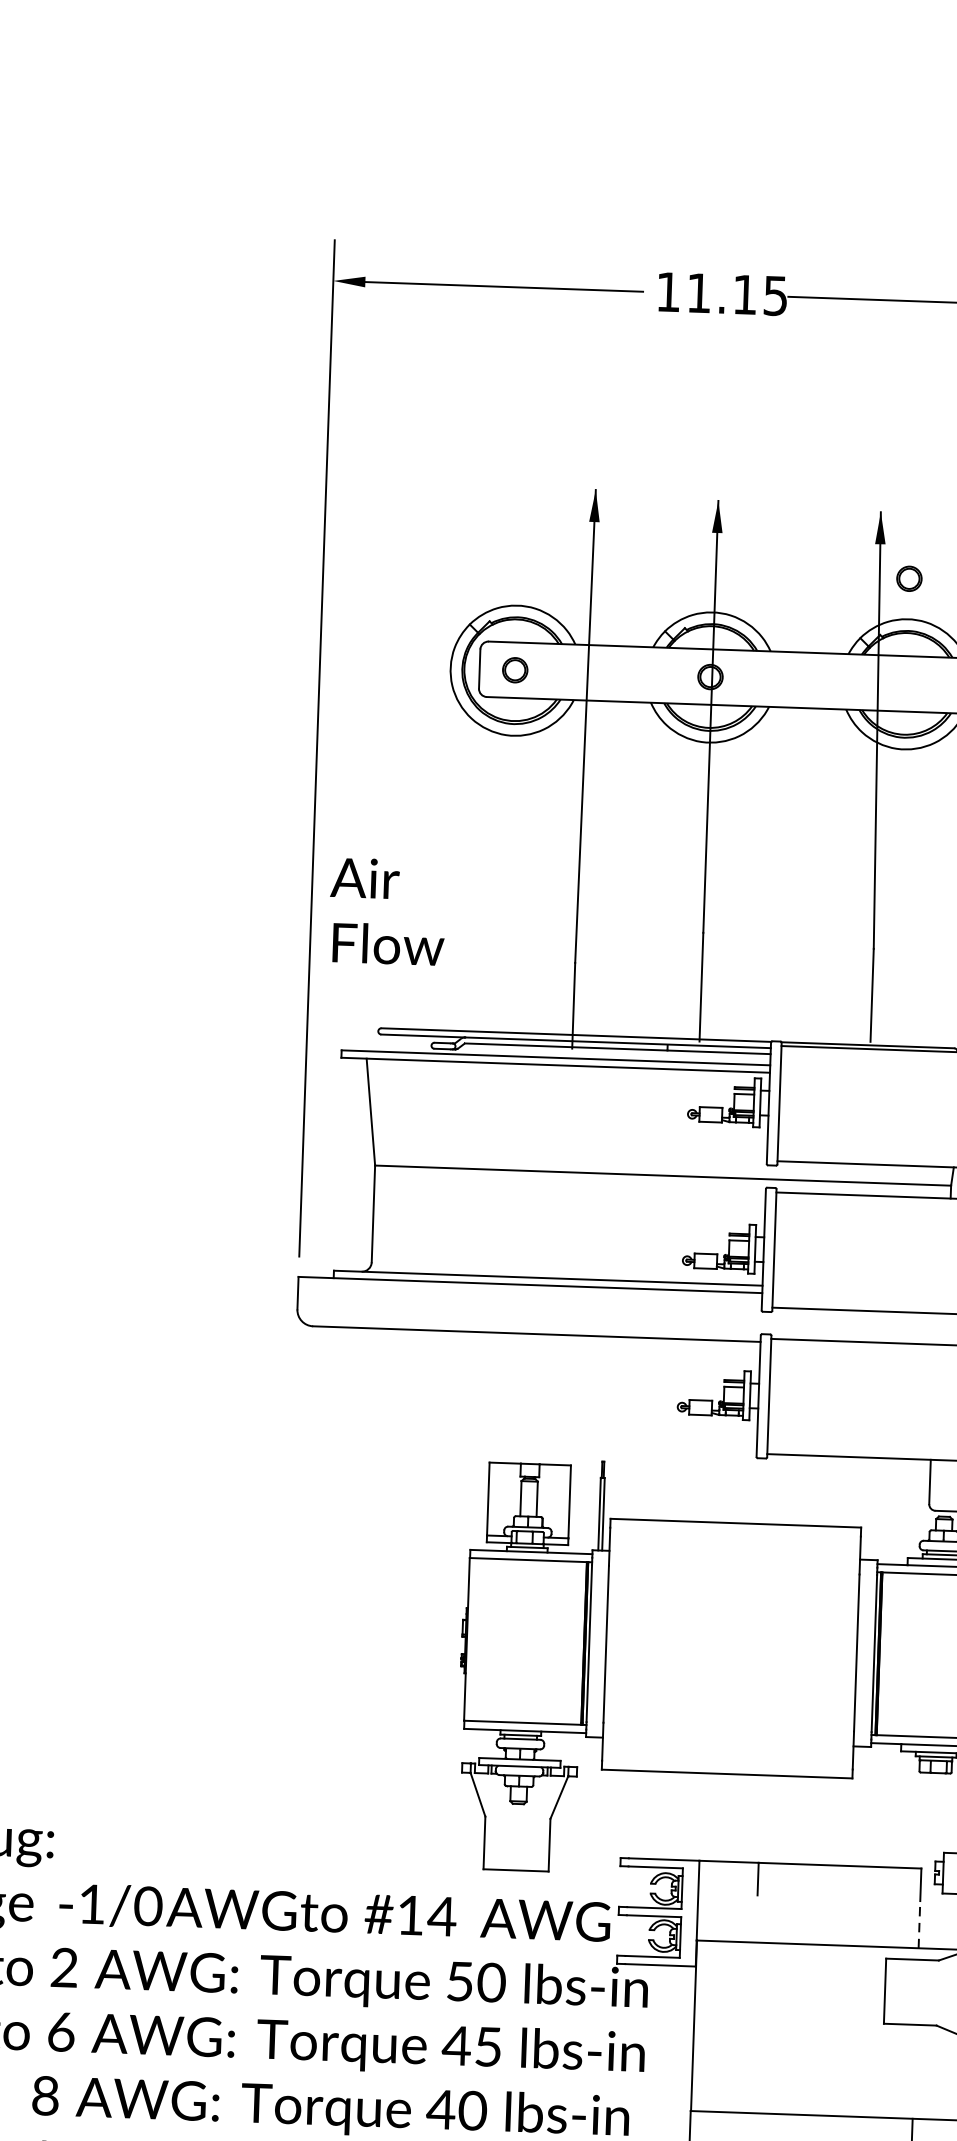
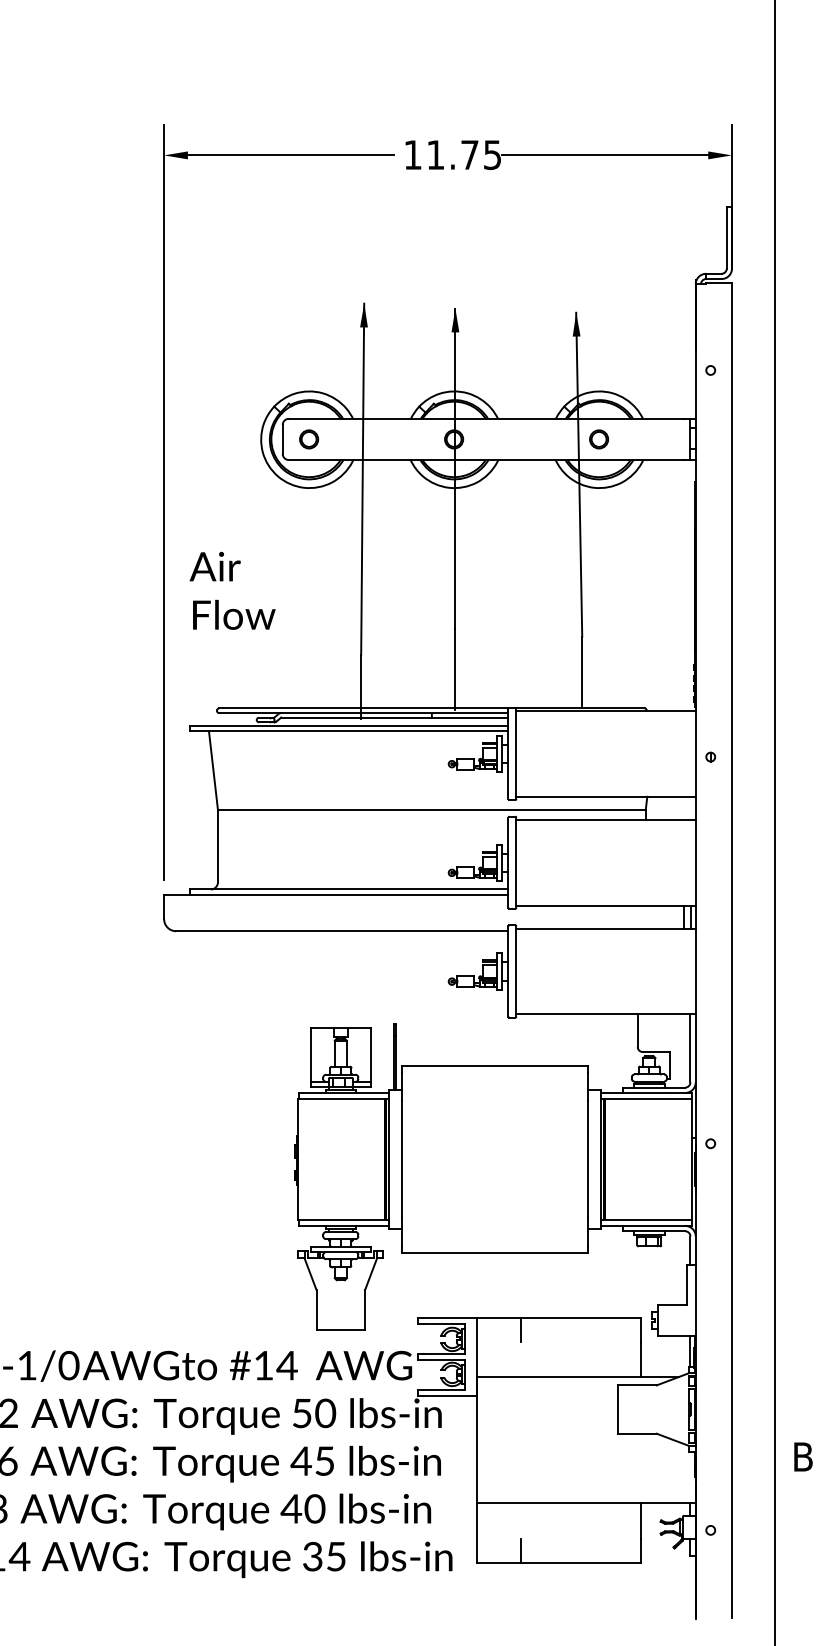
text: (744, 294) -> (469, 154), 11.15 -> 11.75
part: (909, 578) -> (599, 439), moved
text: (387, 911) -> (232, 590), moved
line: (919, 1924) -> (641, 1359), dashed -> solid

